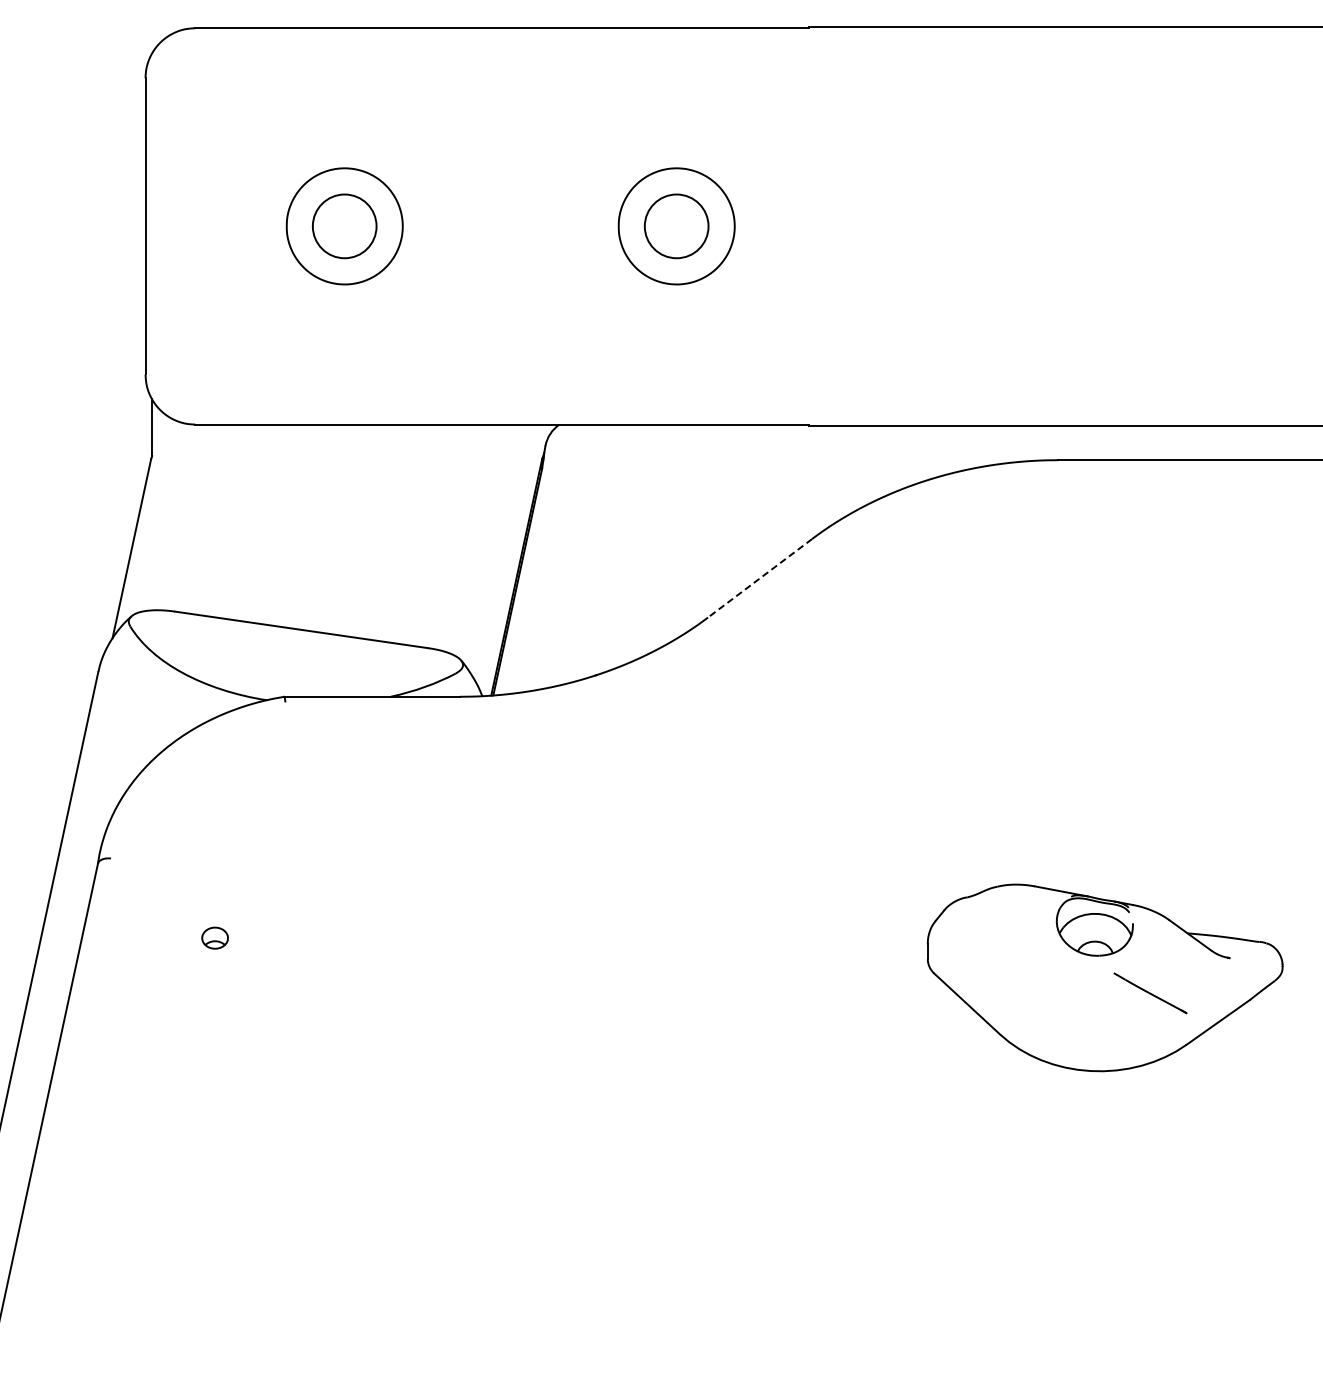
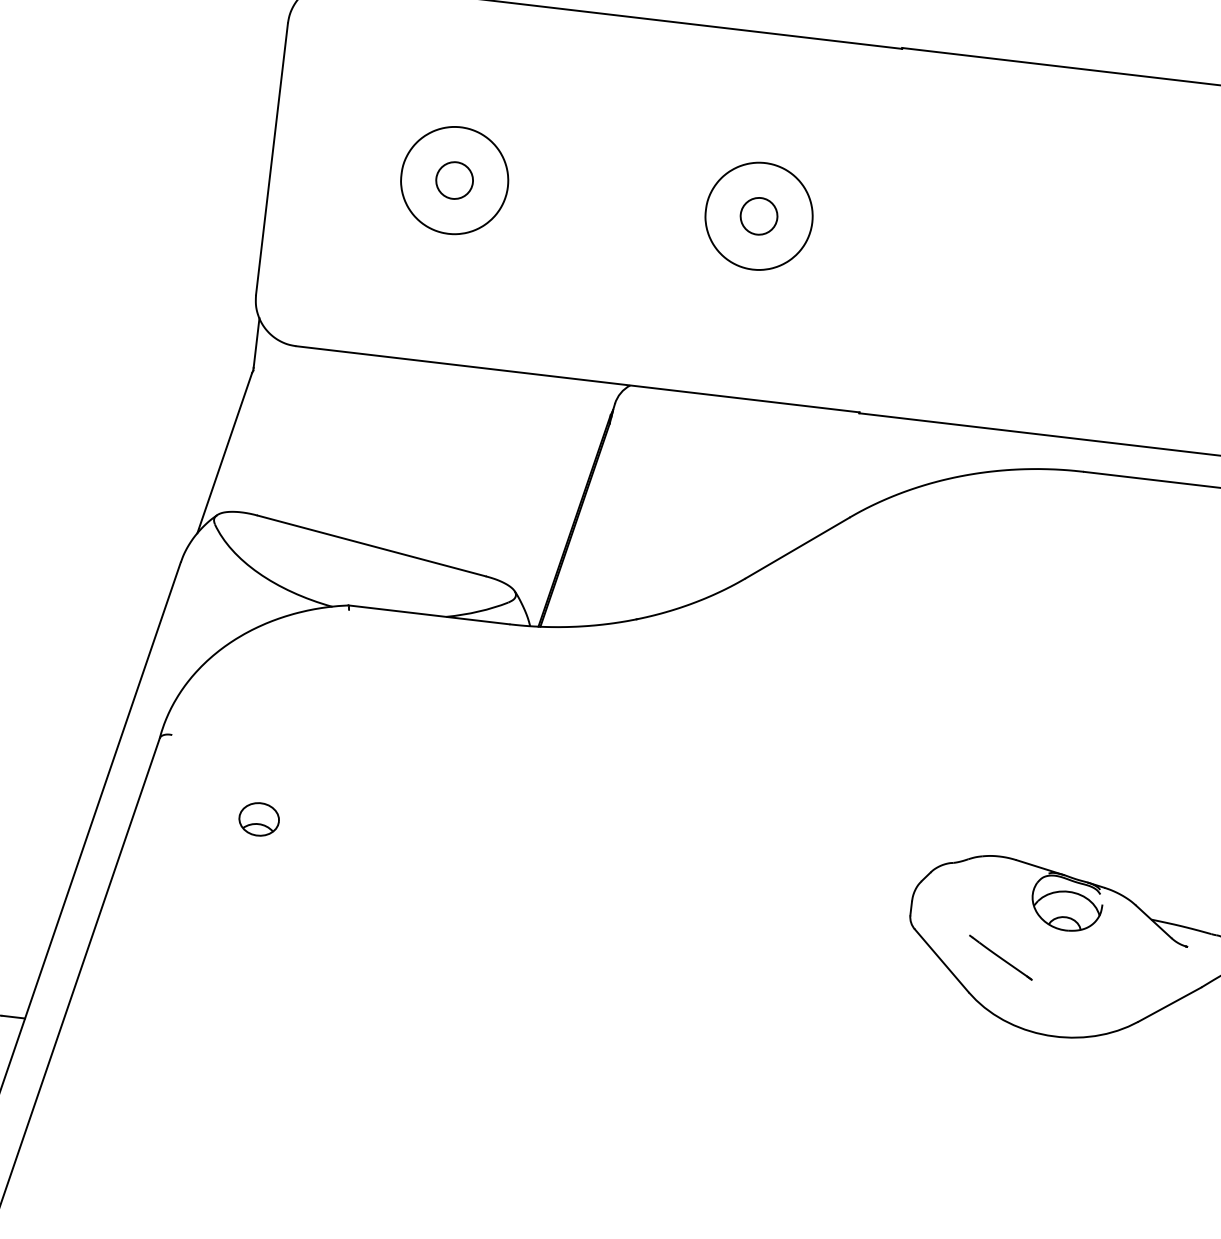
circle: (344, 226) -> (454, 180), size x0.62
circle: (676, 226) -> (758, 216), size x0.62
line: (759, 578) -> (797, 548), dashed -> solid
part: (214, 937) -> (258, 818), size x1.67
line: (1150, 993) -> (1000, 957), moved

